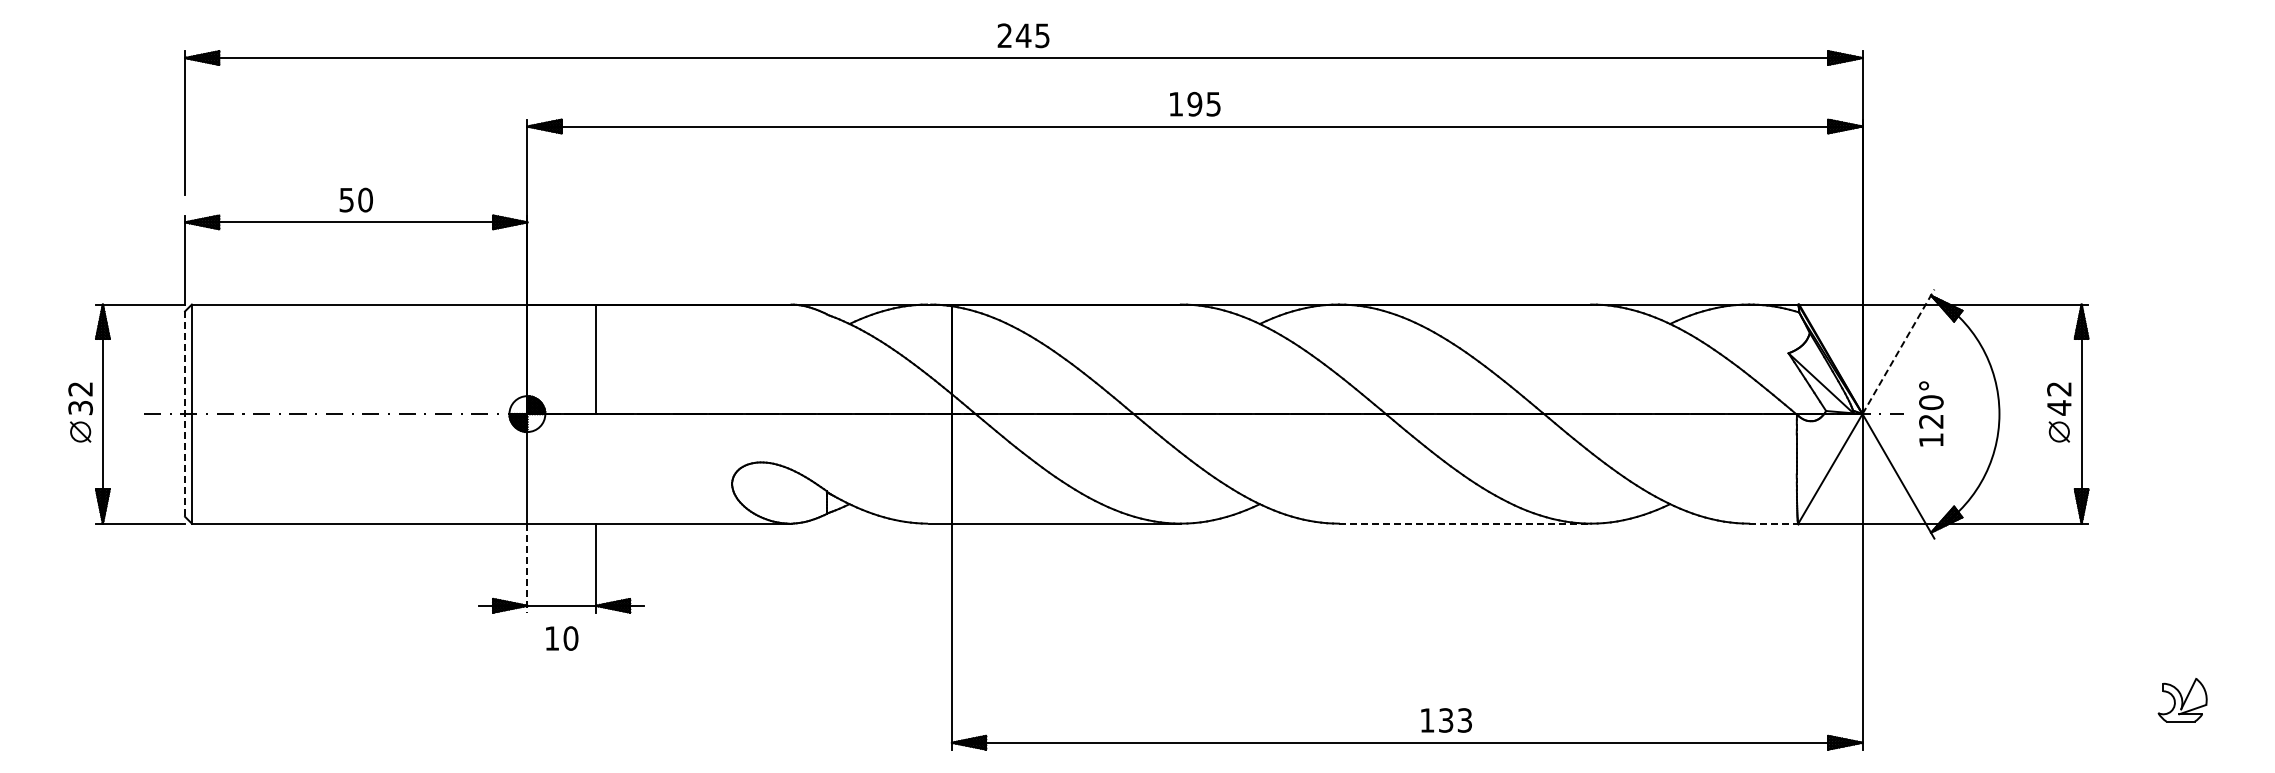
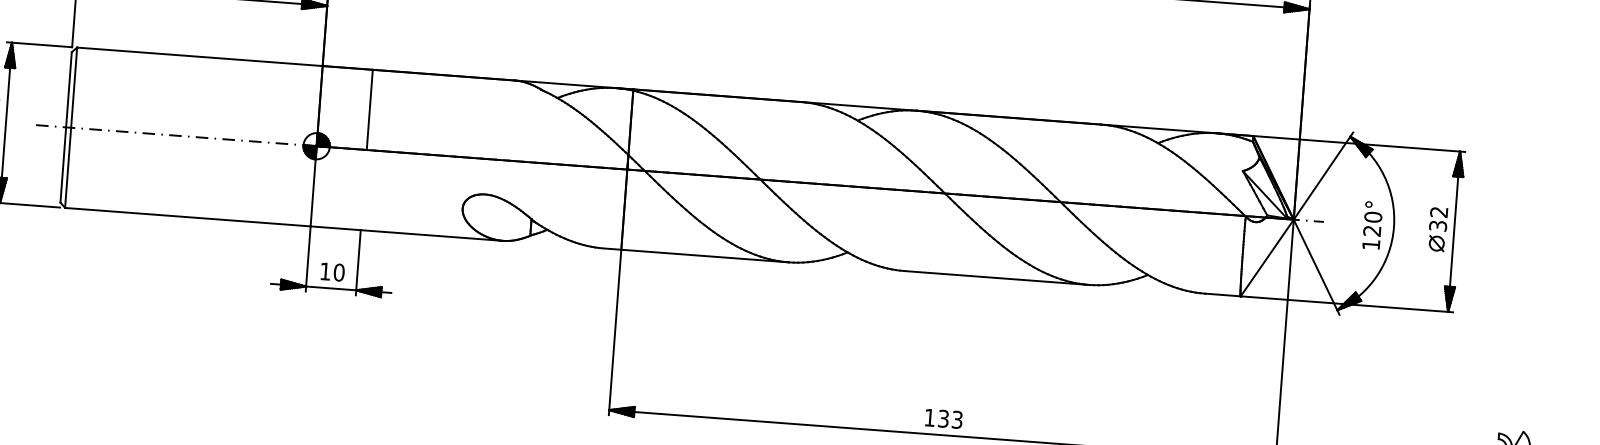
line: (1898, 351) -> (1323, 175), dashed -> solid
text: (2059, 407) -> (1438, 225), 42 -> 32
text: (1931, 413) -> (1372, 225), moved
line: (185, 414) -> (66, 127), dashed -> solid
line: (1465, 523) -> (997, 277), dashed -> solid
line: (1773, 523) -> (1222, 294), dashed -> solid
line: (527, 568) -> (308, 259), dashed -> solid
text: (562, 638) -> (333, 272), moved
text: (1446, 720) -> (943, 418), moved

